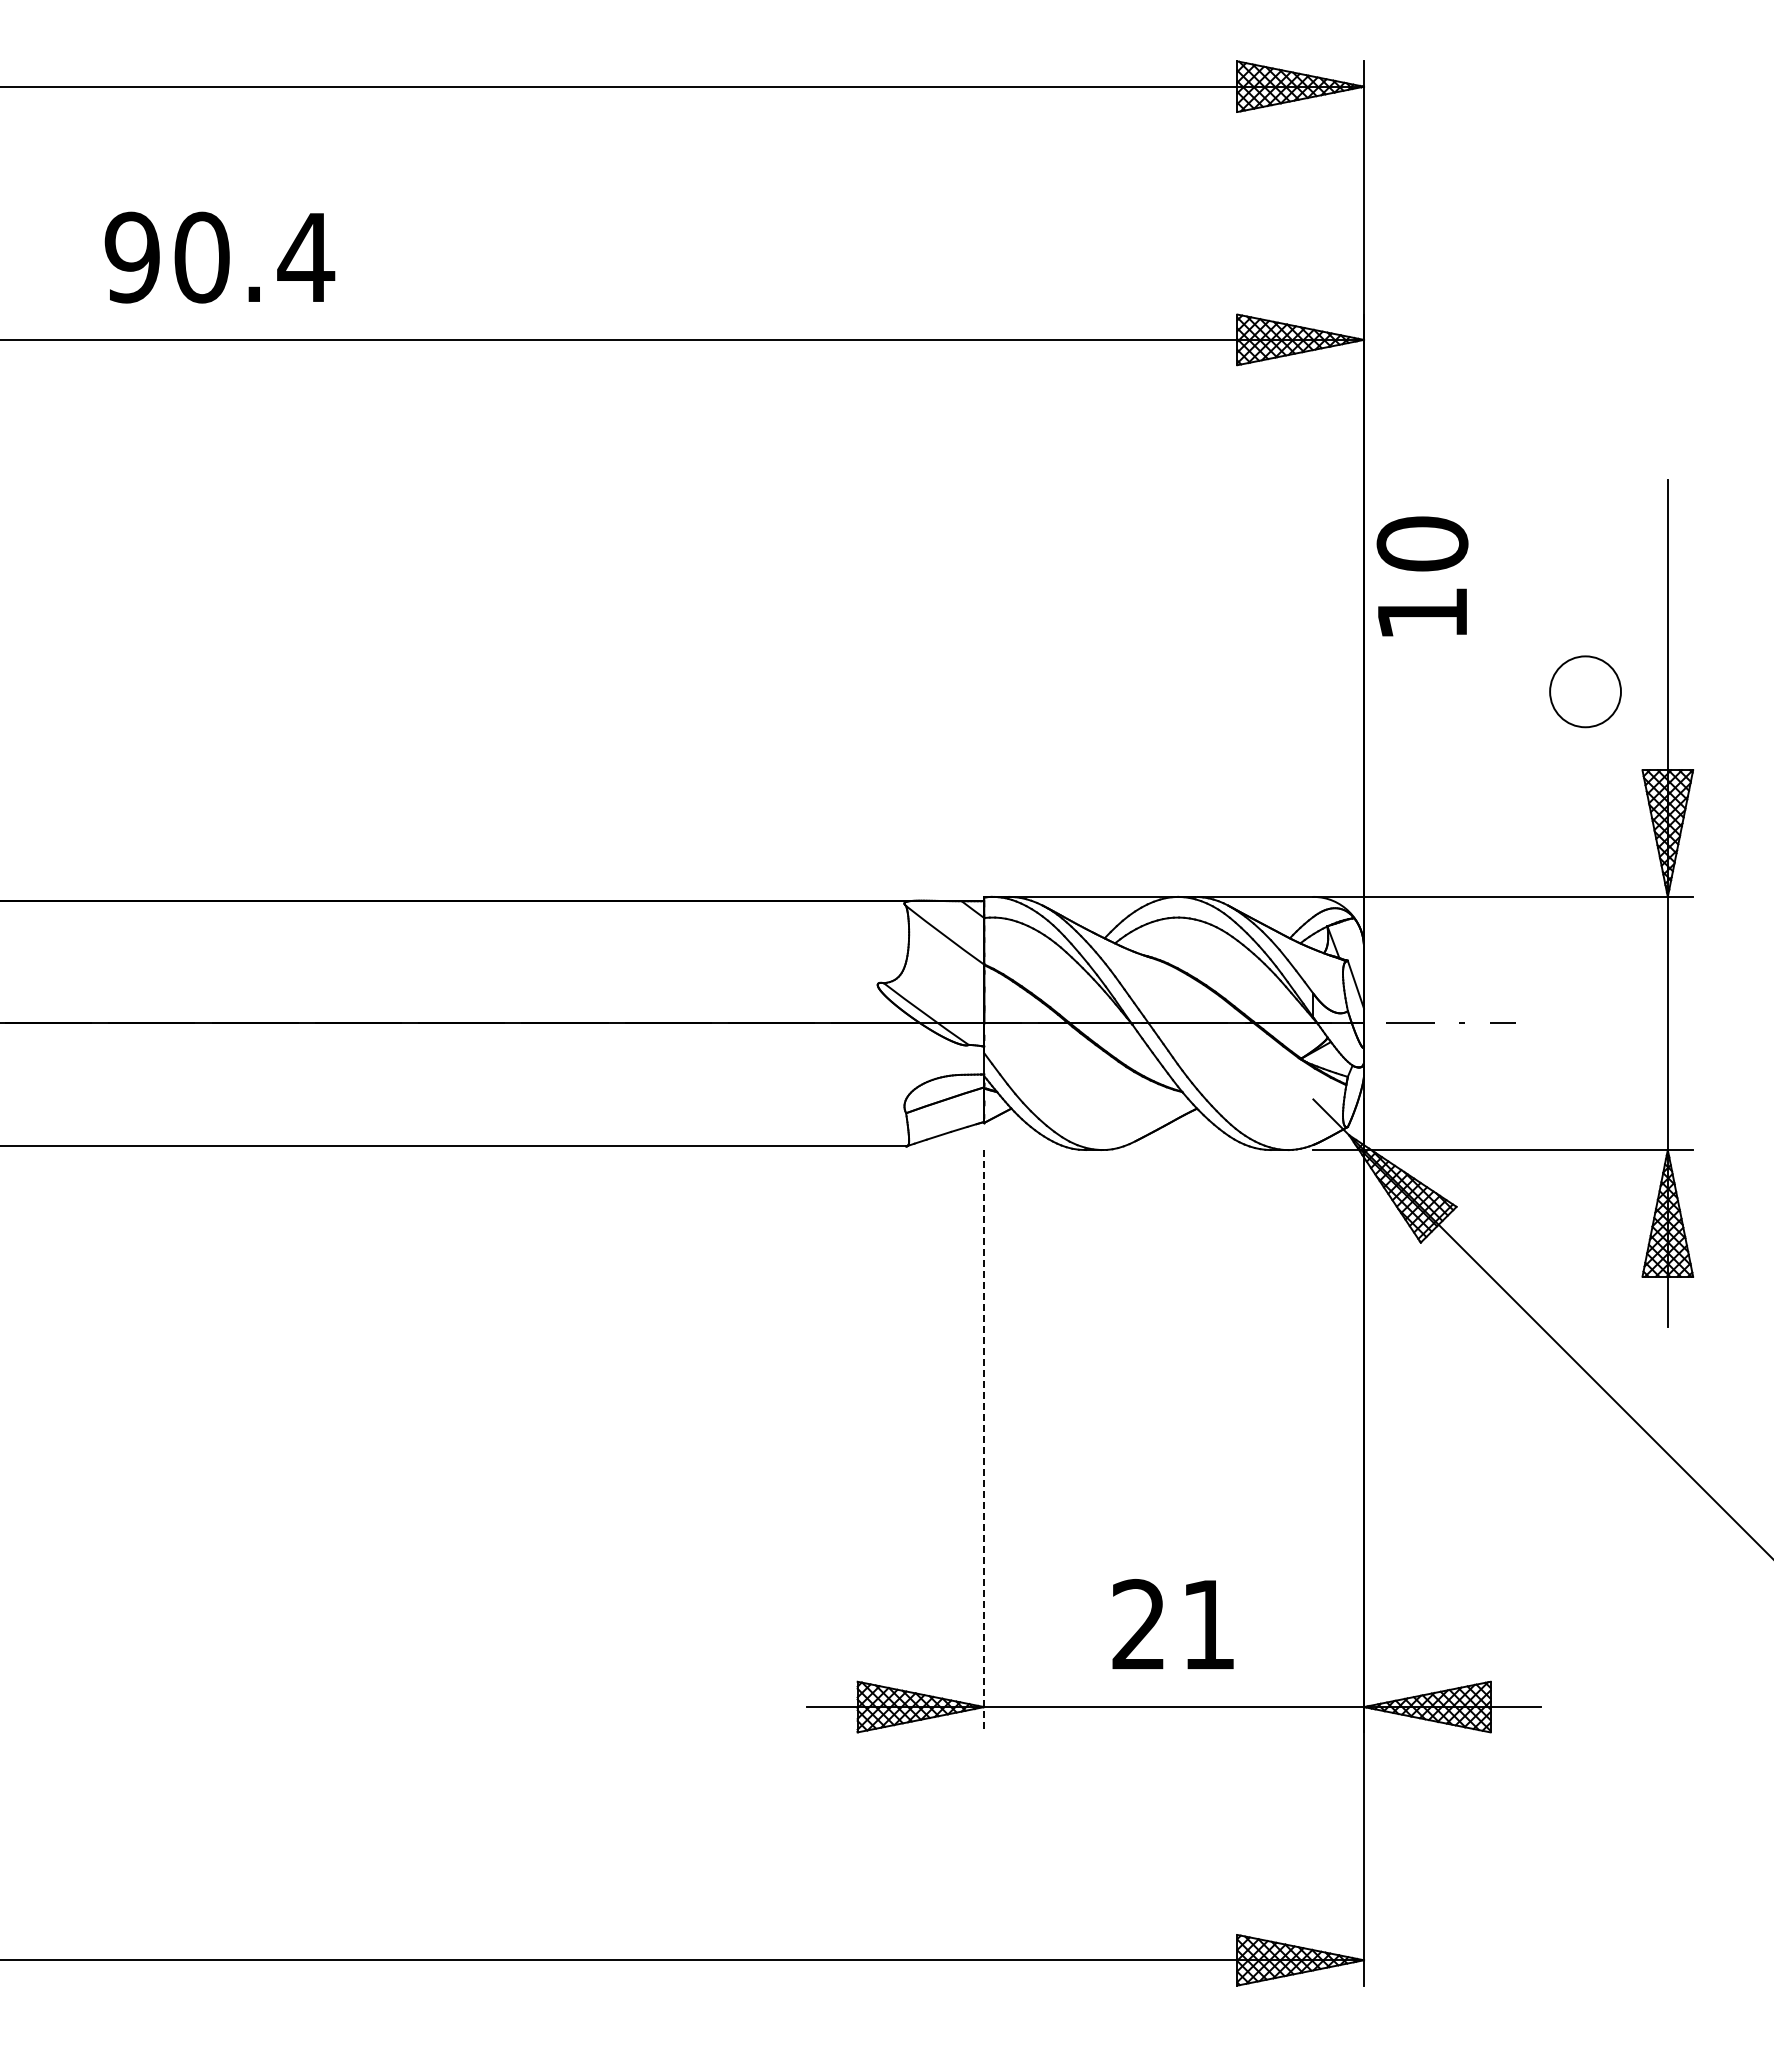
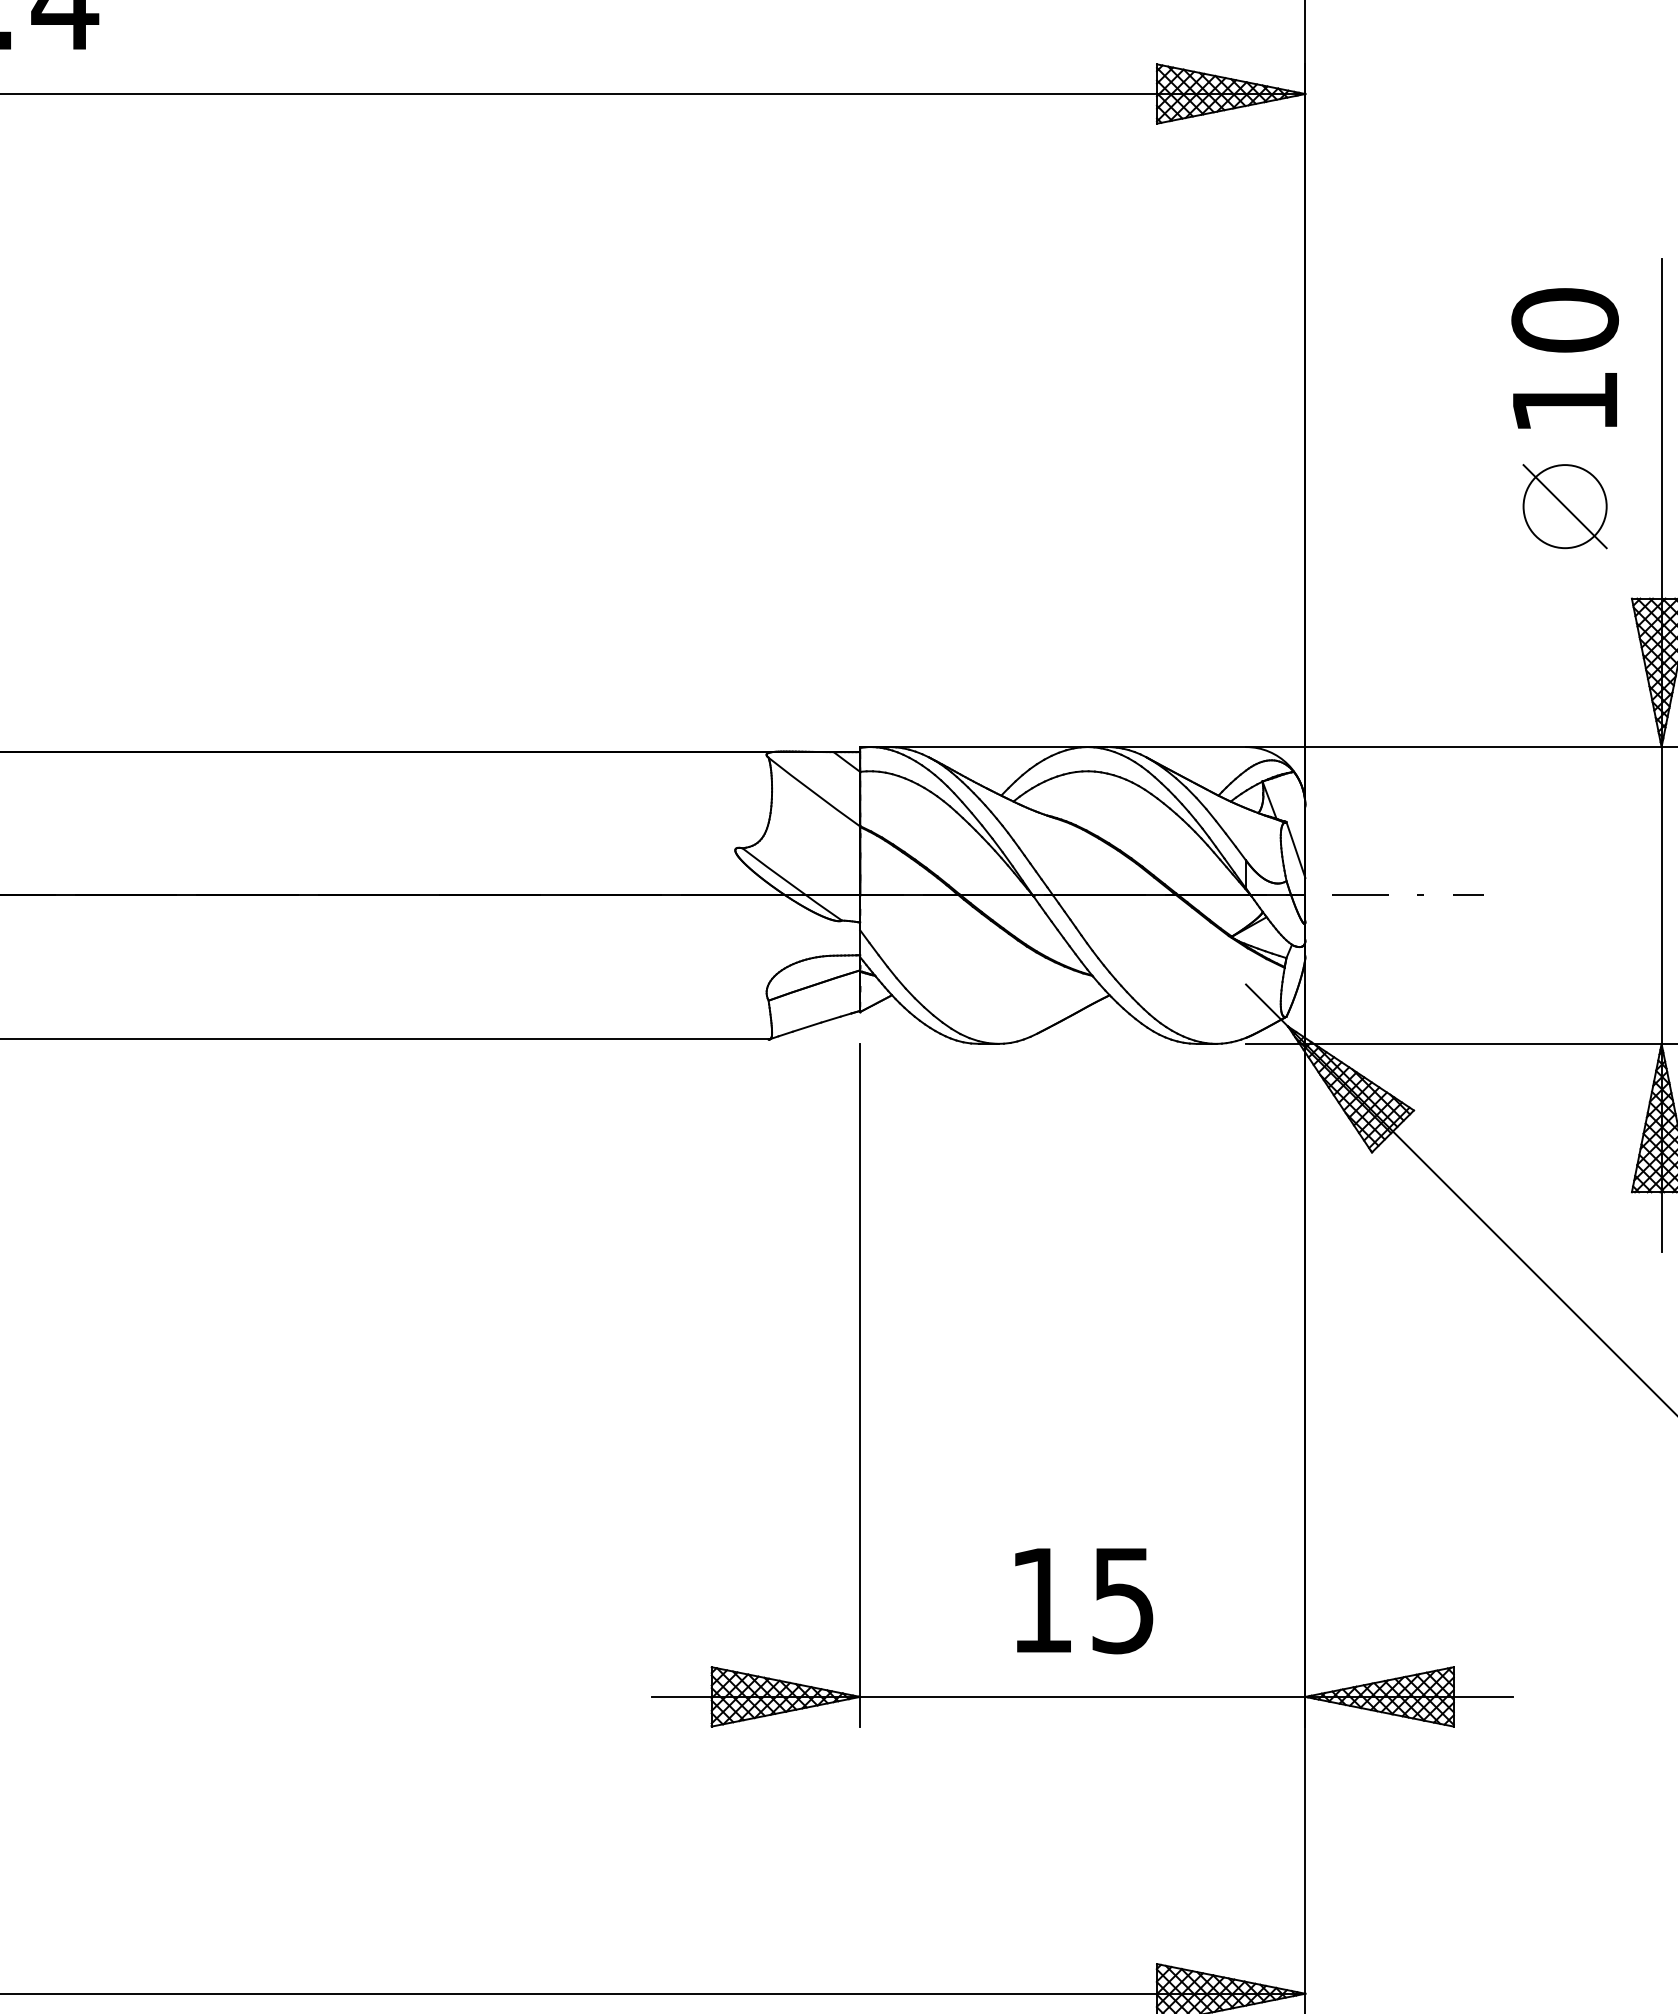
text: (1422, 576) -> (1565, 358), moved
line: (1585, 691) -> (1565, 506), added
line: (984, 1441) -> (860, 1385), dashed -> solid
text: (1173, 1624) -> (1082, 1600), 21 -> 15

